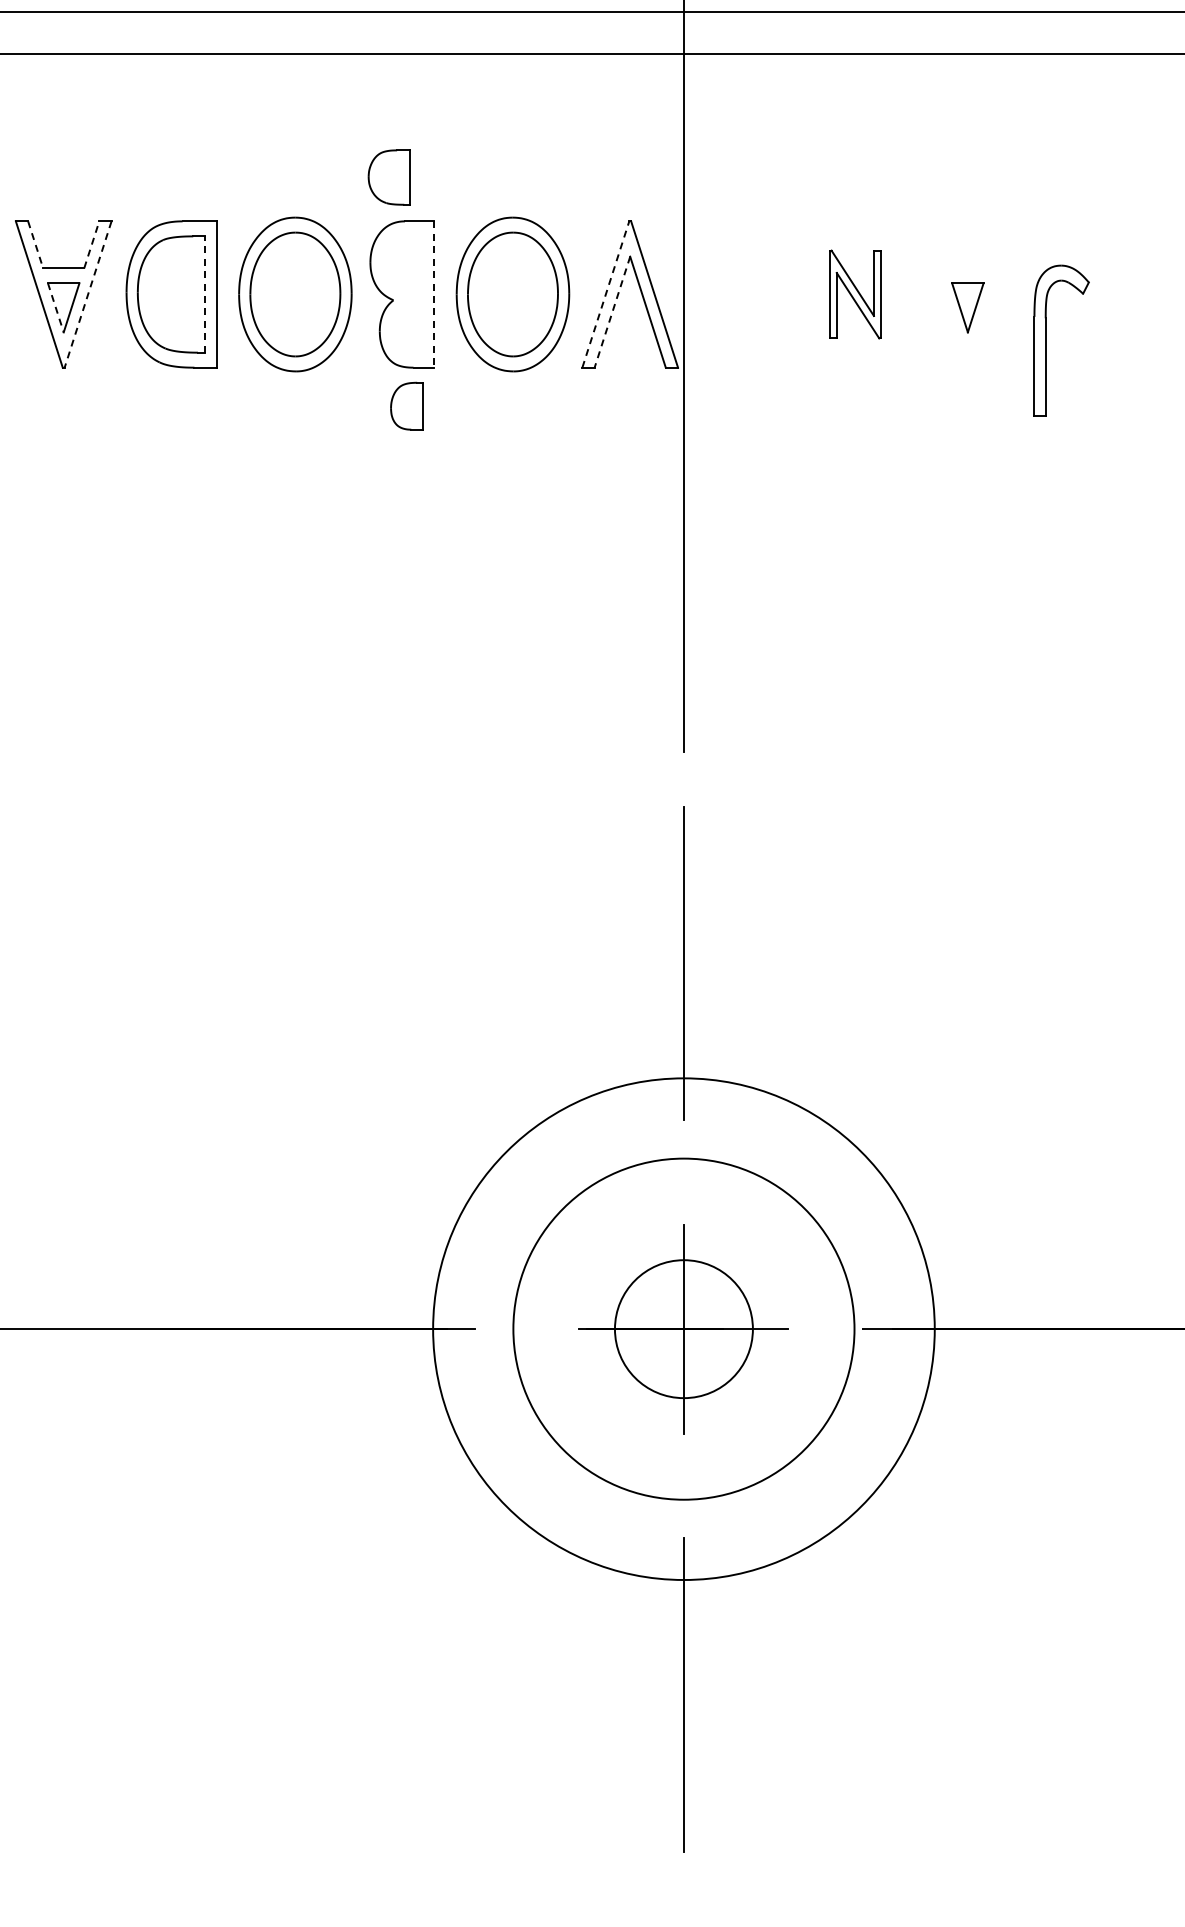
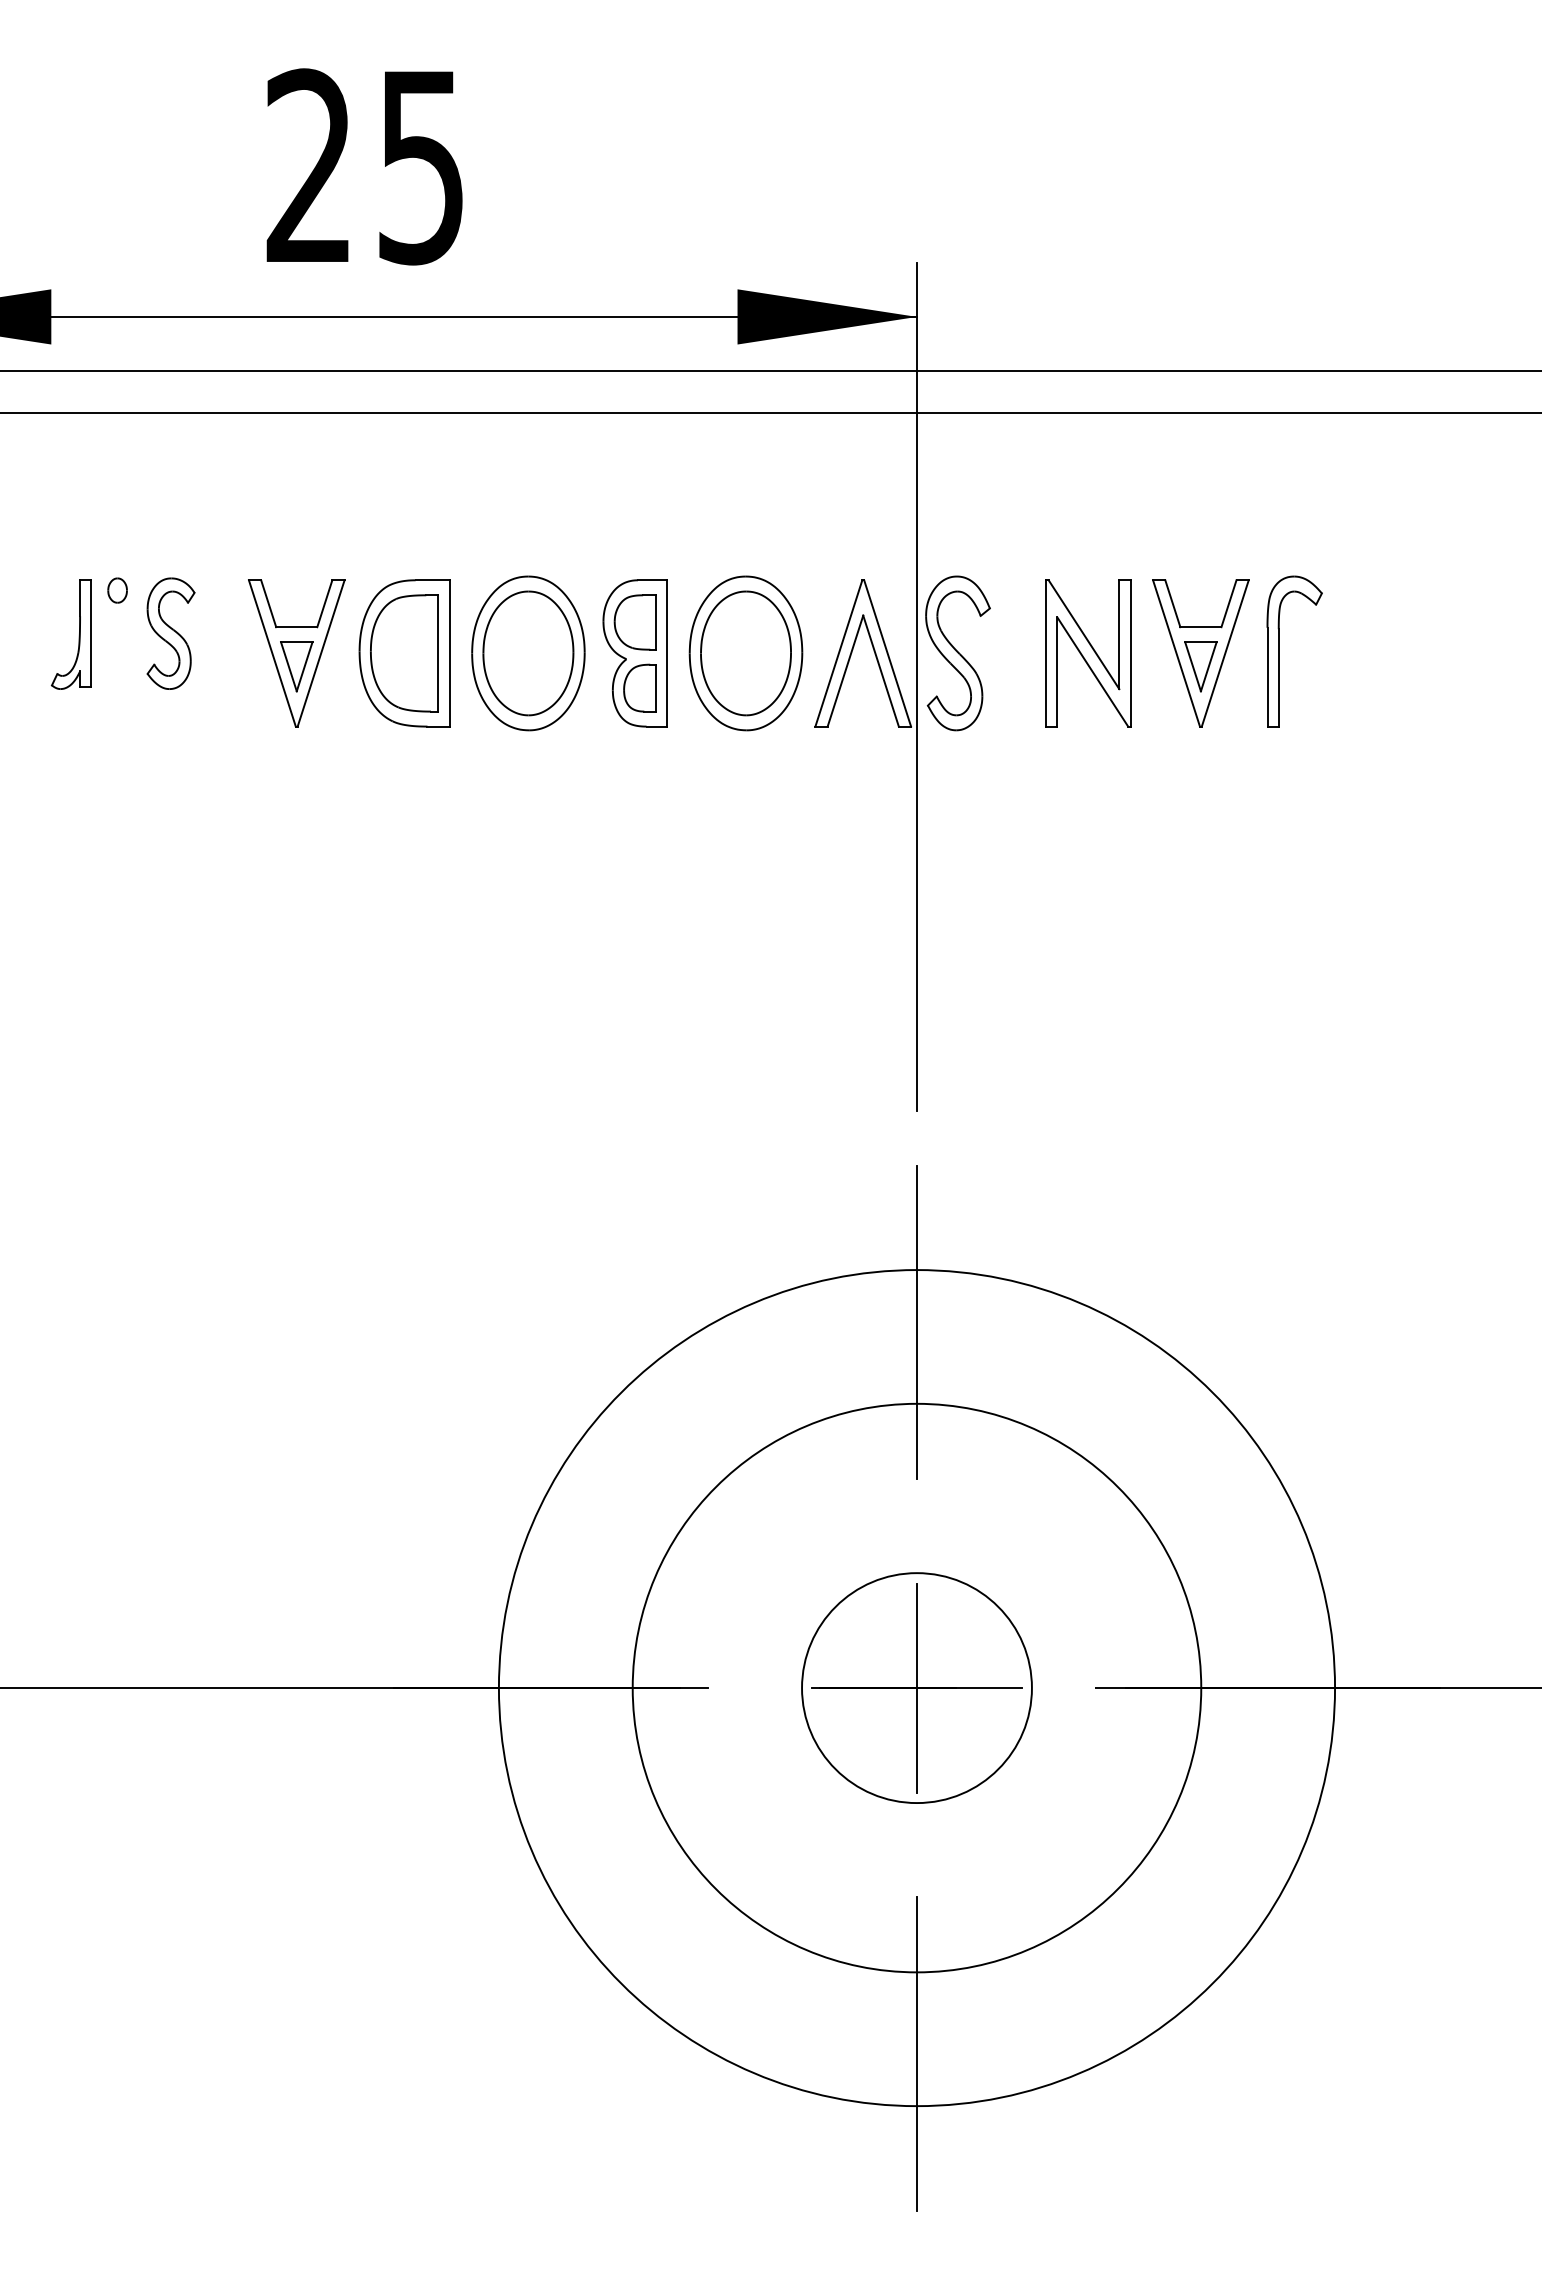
part: (388, 177) -> (634, 622), moved
line: (35, 244) -> (268, 603), dashed -> solid
line: (91, 244) -> (324, 603), dashed -> solid
line: (205, 293) -> (438, 652), dashed -> solid
line: (88, 294) -> (321, 653), dashed -> solid
line: (434, 294) -> (667, 653), dashed -> solid
line: (605, 294) -> (838, 653), dashed -> solid
part: (724, 294) -> (957, 653), added
part: (855, 294) -> (1088, 653), size x1.67
part: (967, 294) -> (1200, 653), added
line: (55, 307) -> (288, 666), dashed -> solid
line: (612, 312) -> (845, 671), dashed -> solid
part: (1046, 340) -> (1279, 651), moved
part: (406, 405) -> (639, 687), moved
circle: (683, 1328) -> (916, 1687), size x1.67
circle: (683, 1329) -> (916, 1688), size x1.67
circle: (683, 1329) -> (916, 1688), size x1.67

